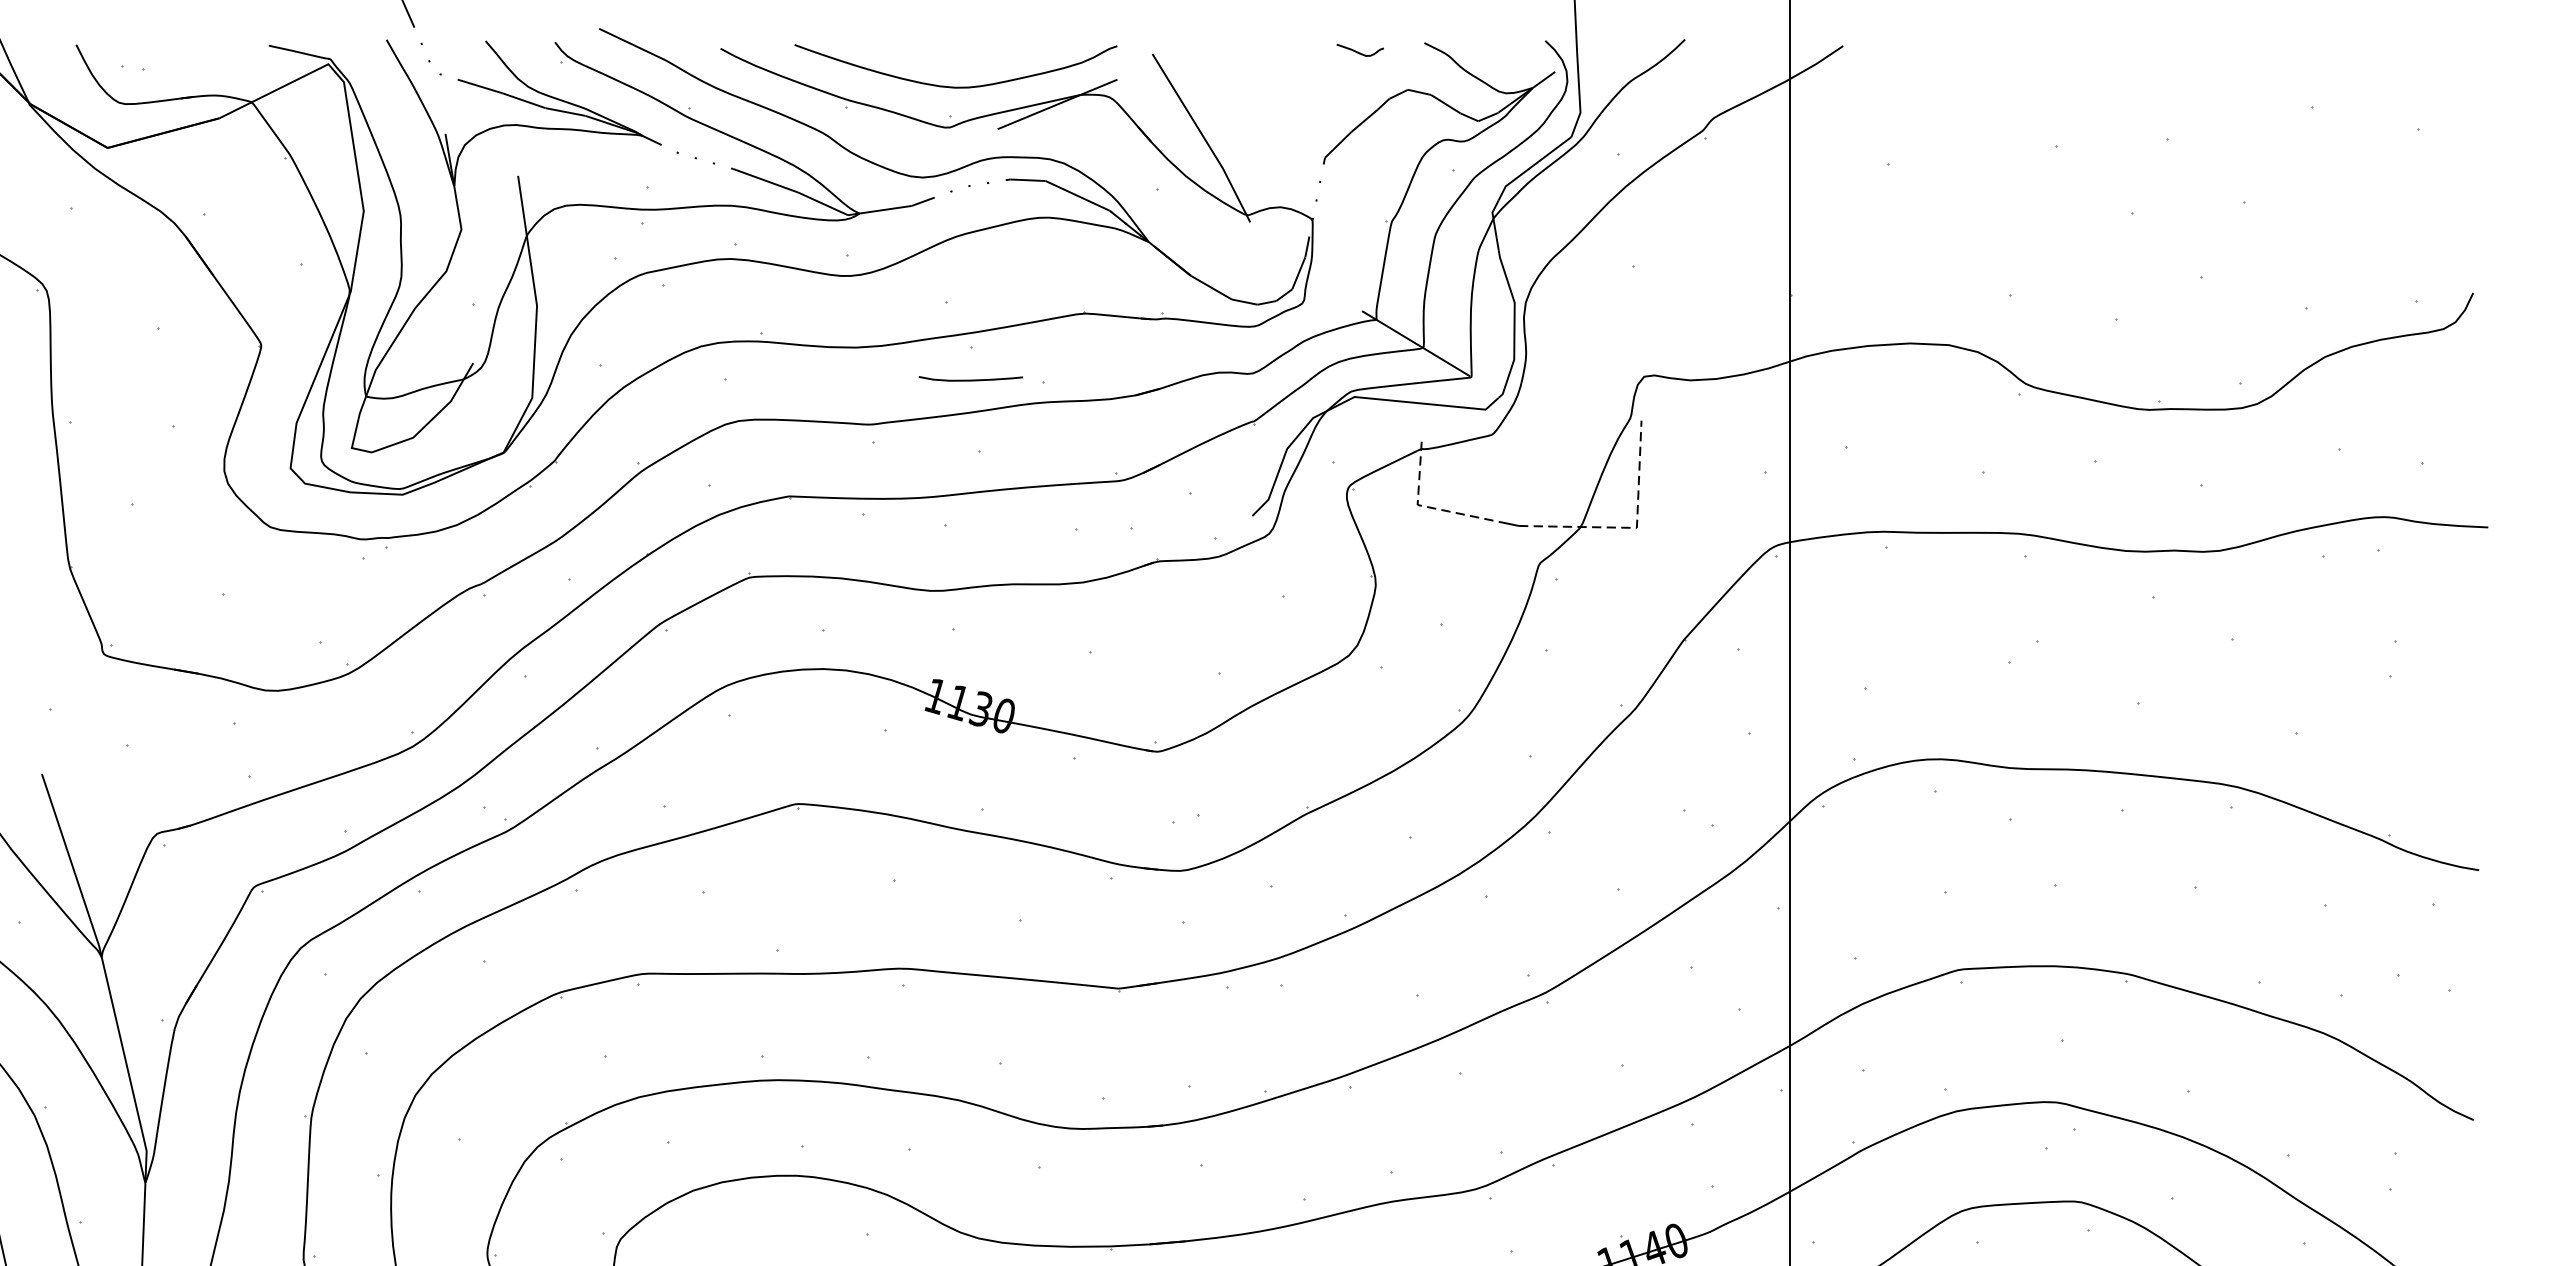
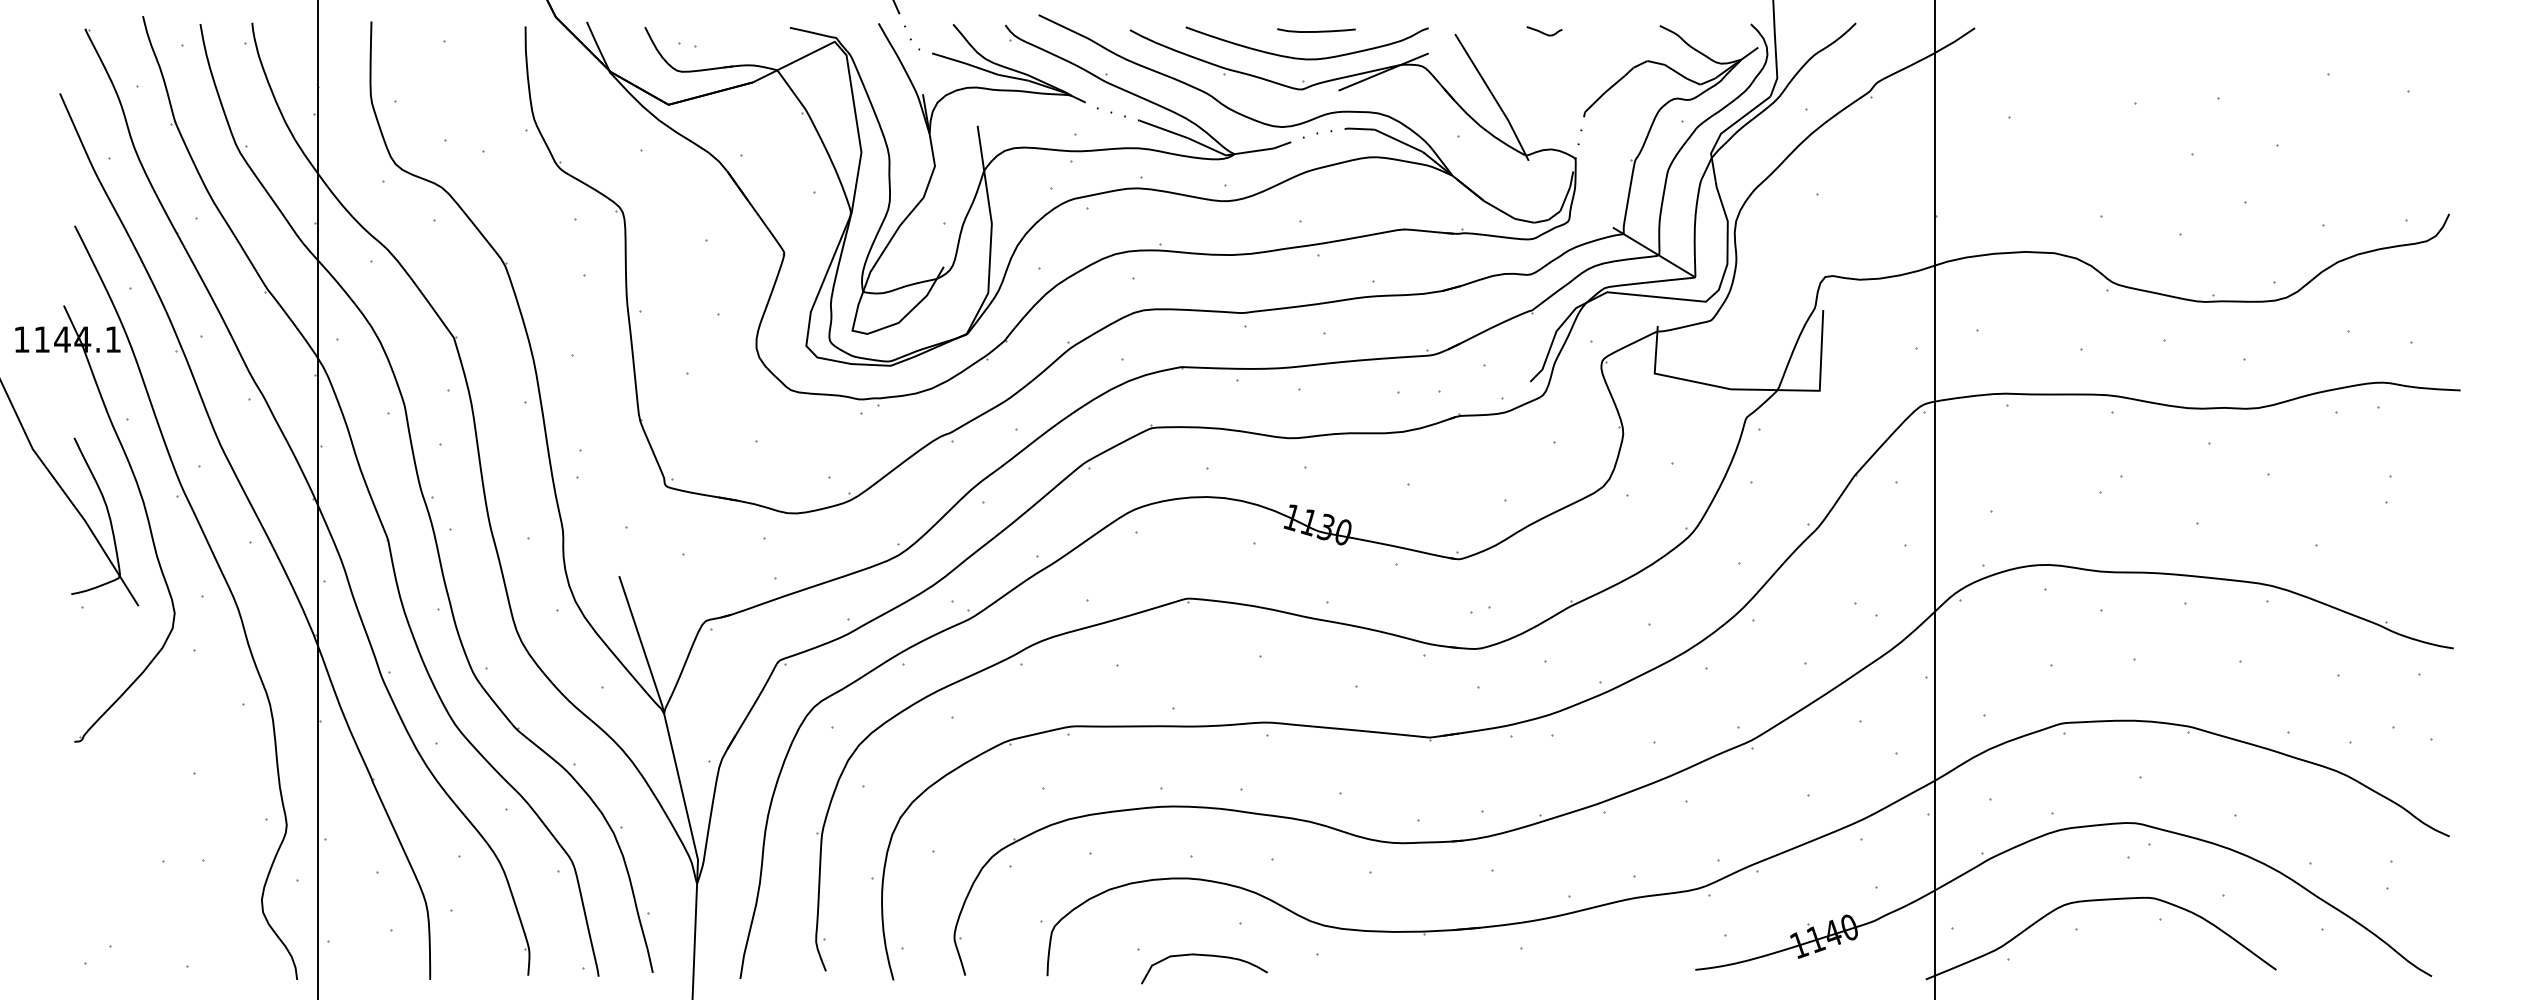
curve: (1360, 51) -> (1544, 32), moved
curve: (970, 380) -> (1316, 31), moved
line: (1426, 506) -> (1661, 374), dashed -> solid
line: (1632, 527) -> (1816, 390), dashed -> solid

